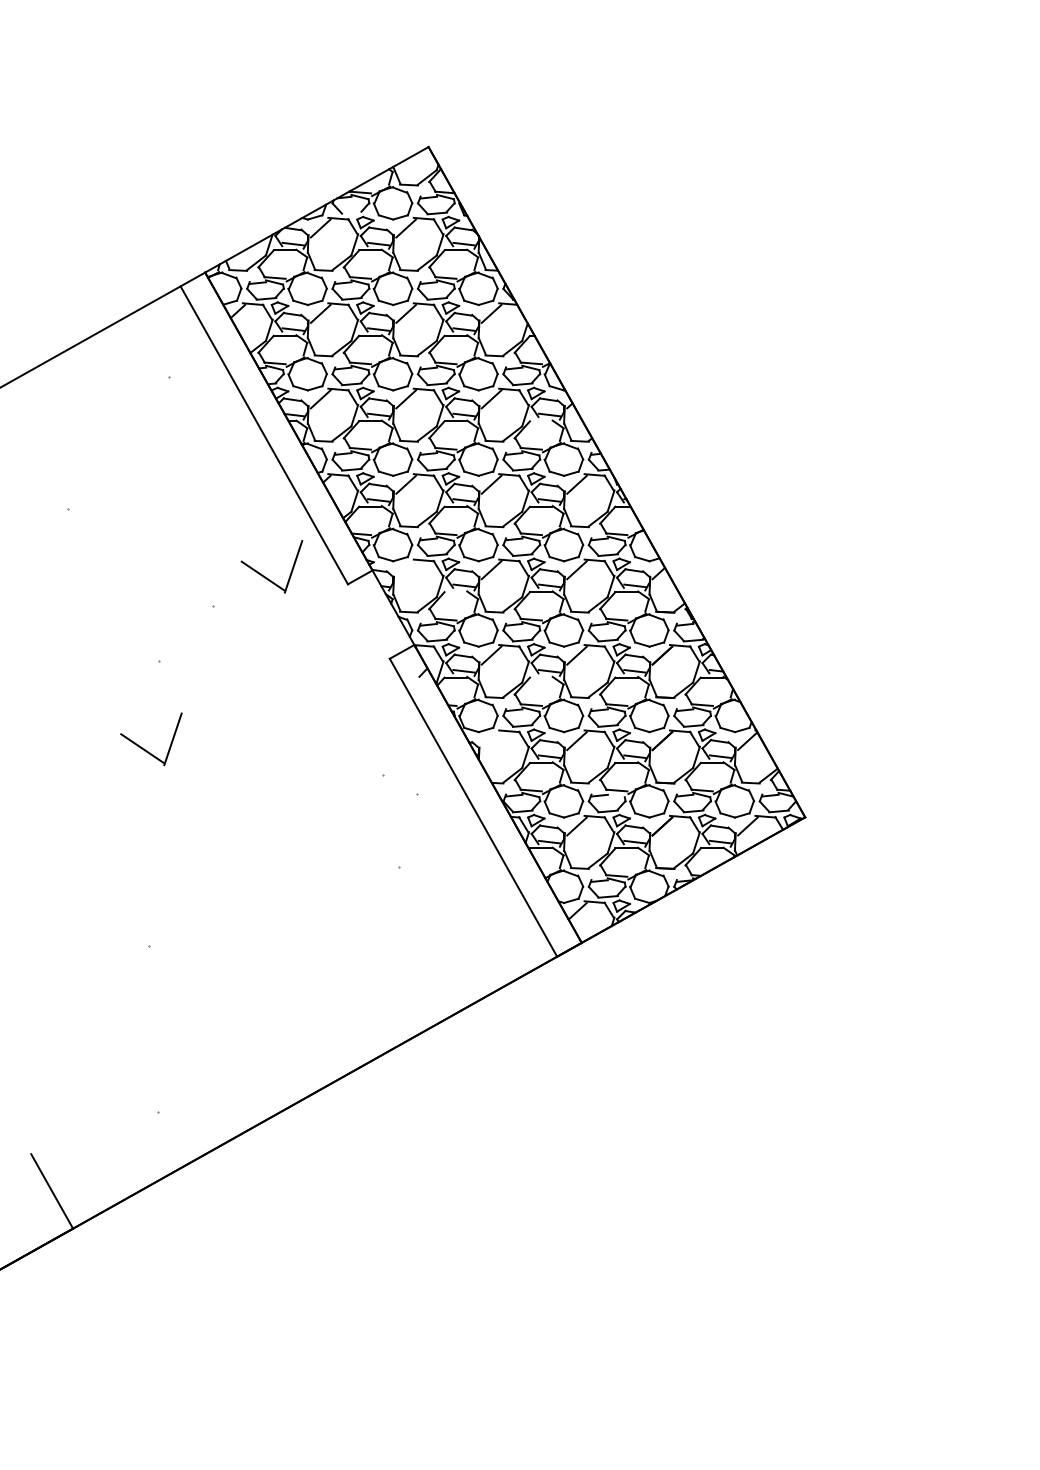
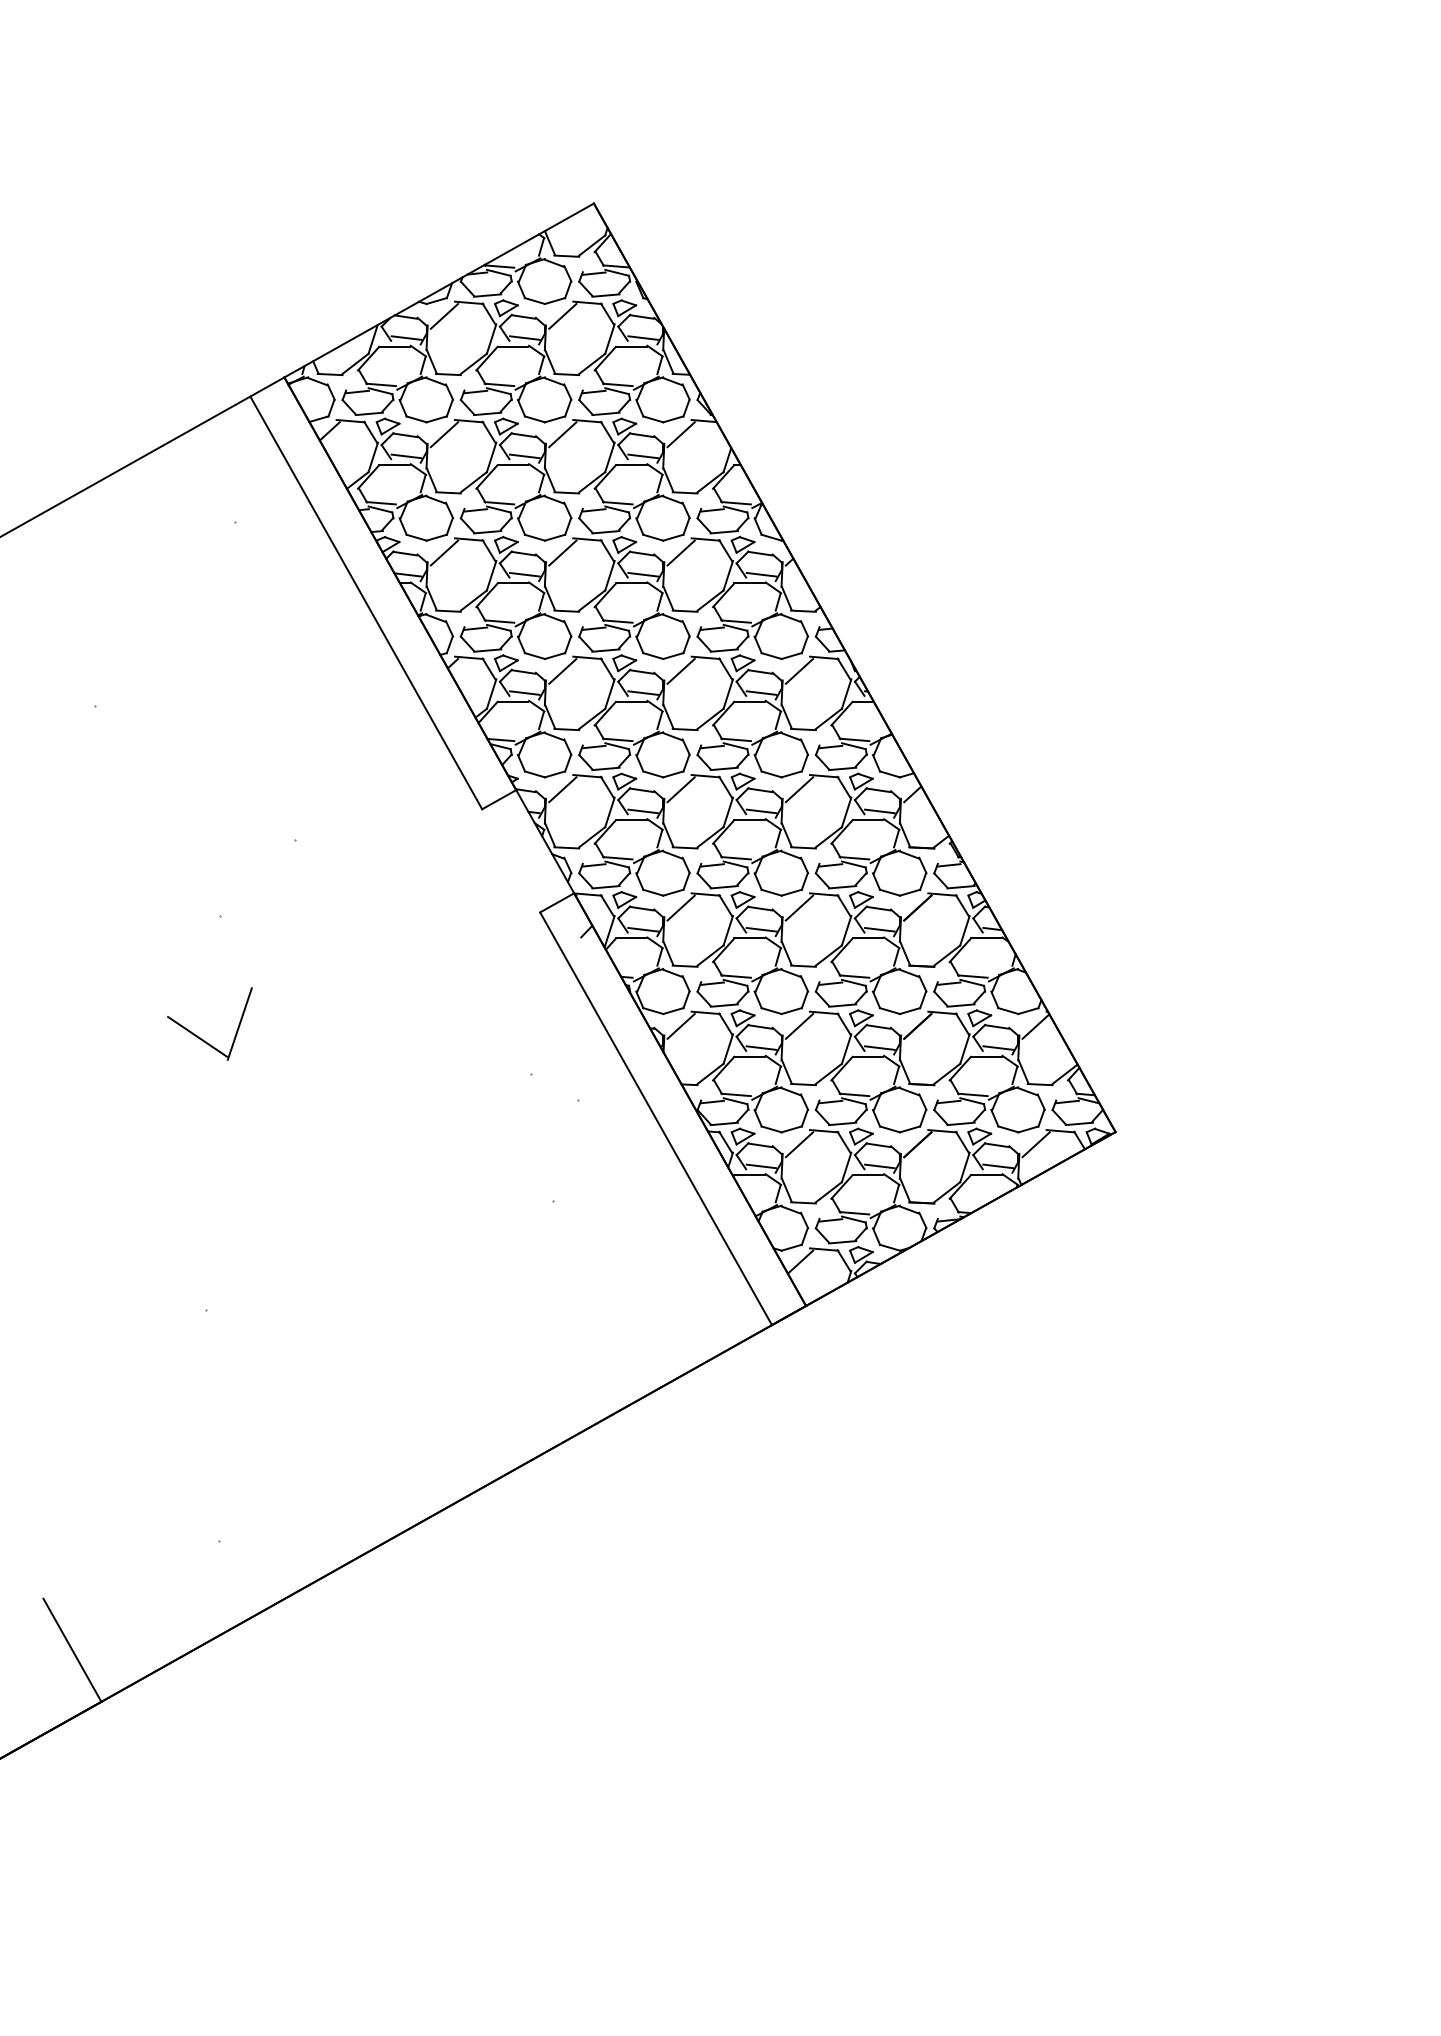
line: (351, 213) -> (487, 295), added
line: (540, 421) -> (749, 583), added
line: (405, 570) -> (562, 789), added
part: (265, 576) -> (367, 798), removed
line: (455, 592) -> (630, 820), added
line: (540, 677) -> (749, 938), added
line: (491, 741) -> (680, 1026), added
line: (616, 795) -> (853, 1101), added

